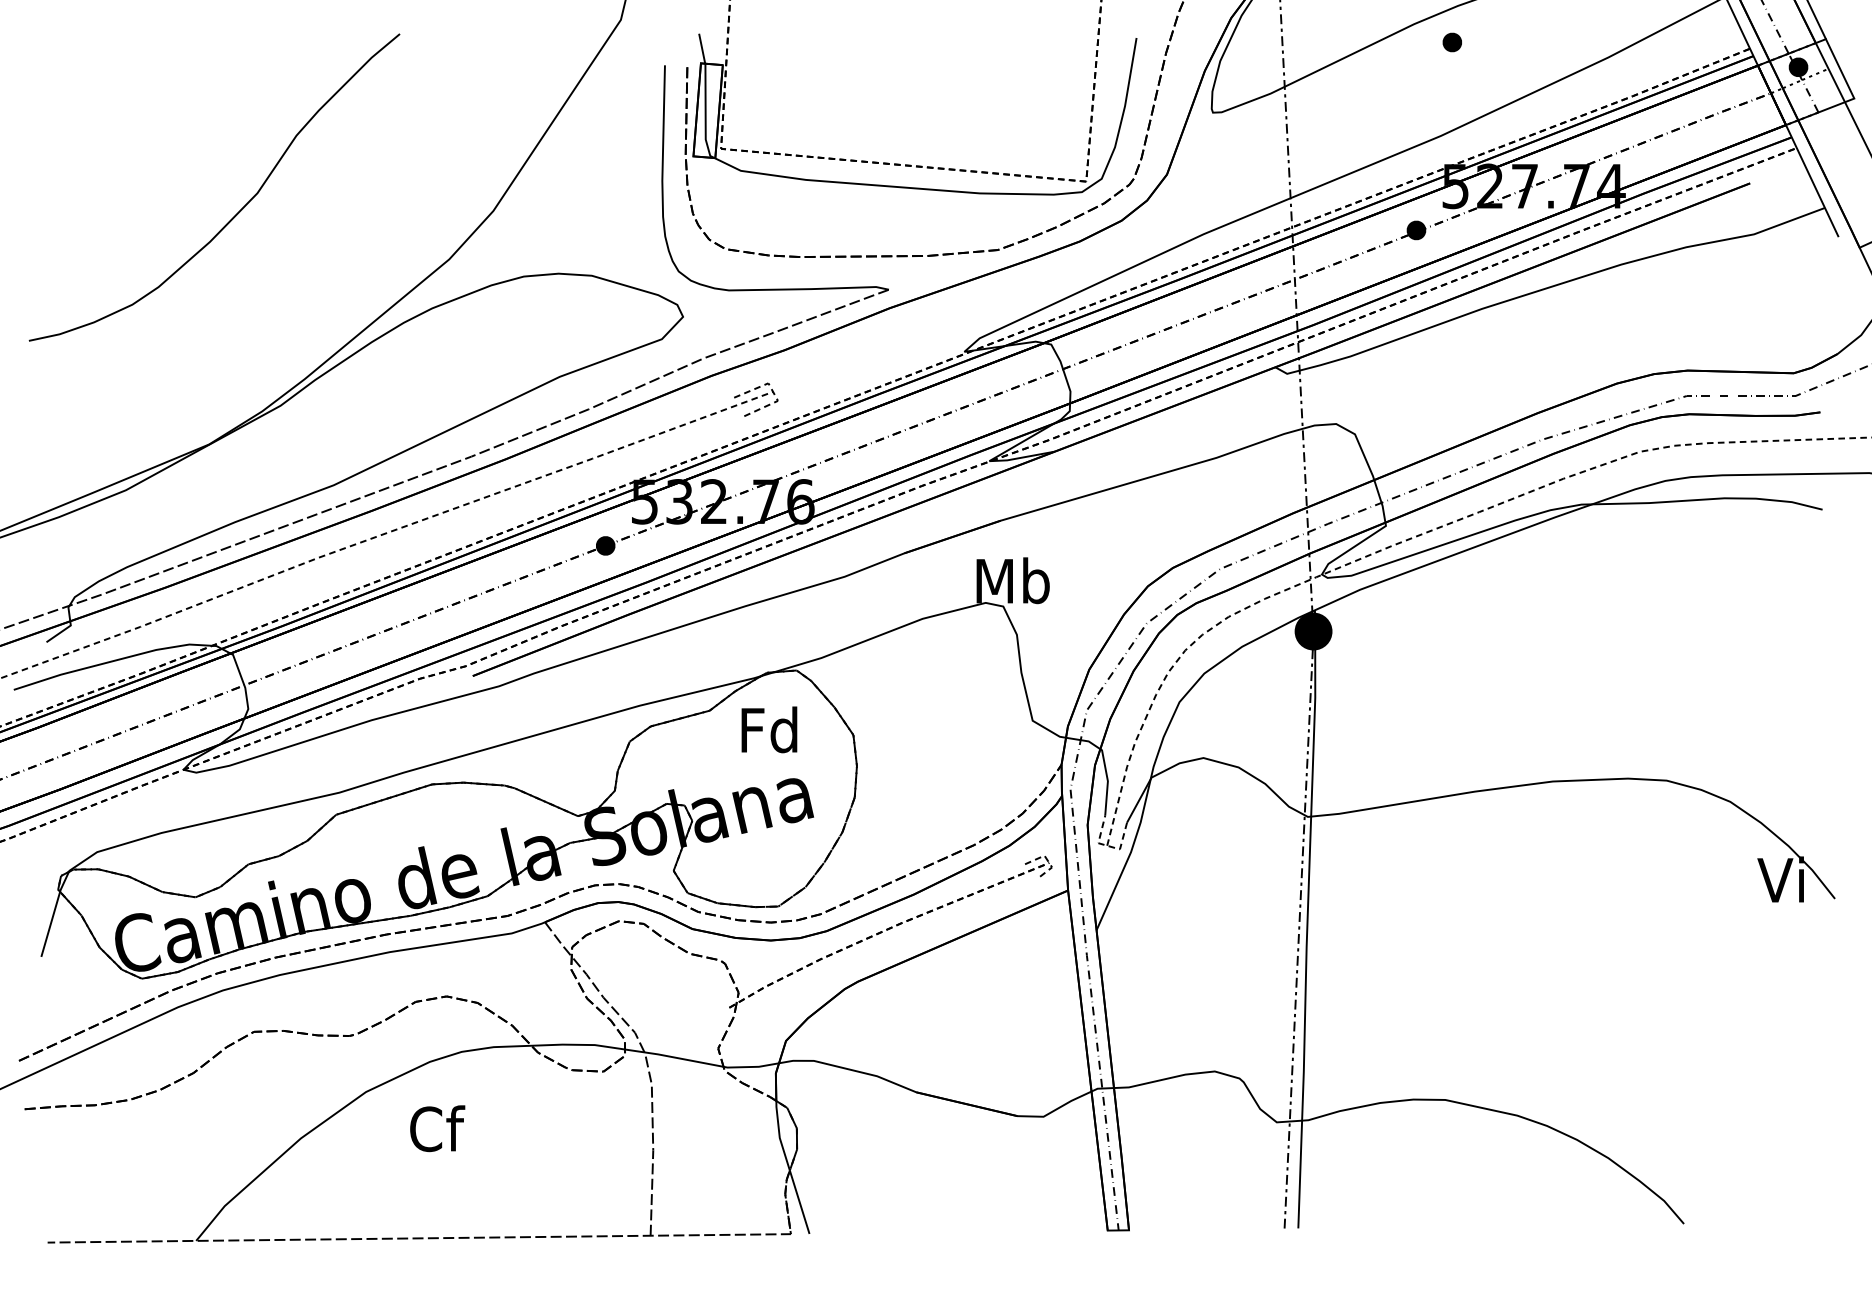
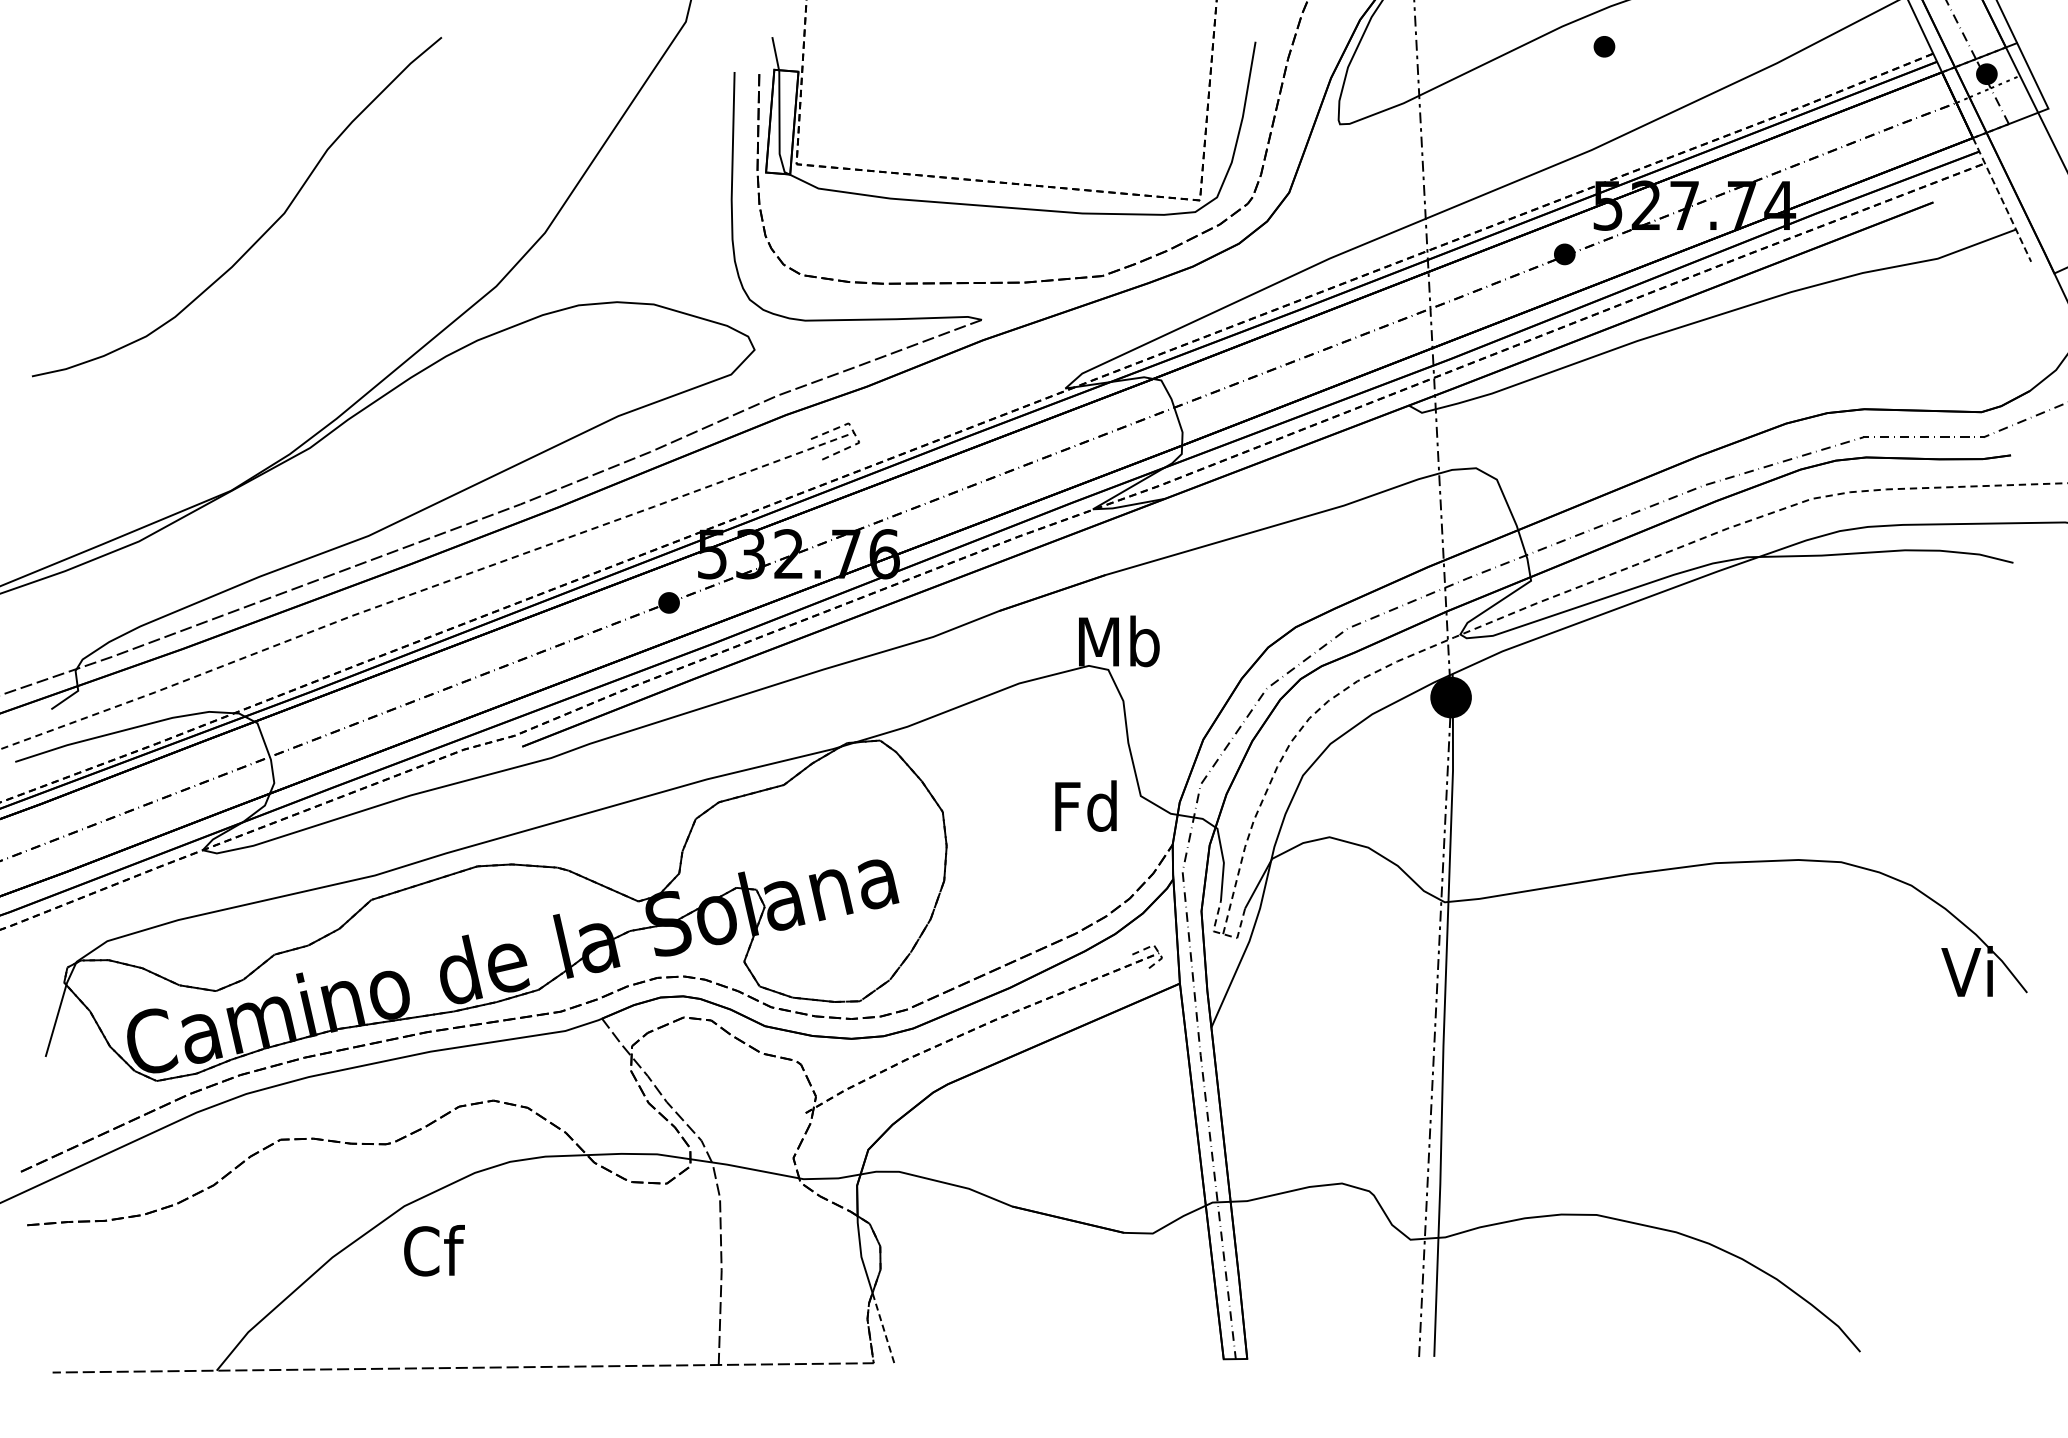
line: (1812, 181) -> (2002, 200), solid -> dashed
text: (768, 729) -> (1085, 805), moved
text: (437, 1128) -> (434, 1250), moved
line: (799, 1201) -> (883, 1327), solid -> dashed

